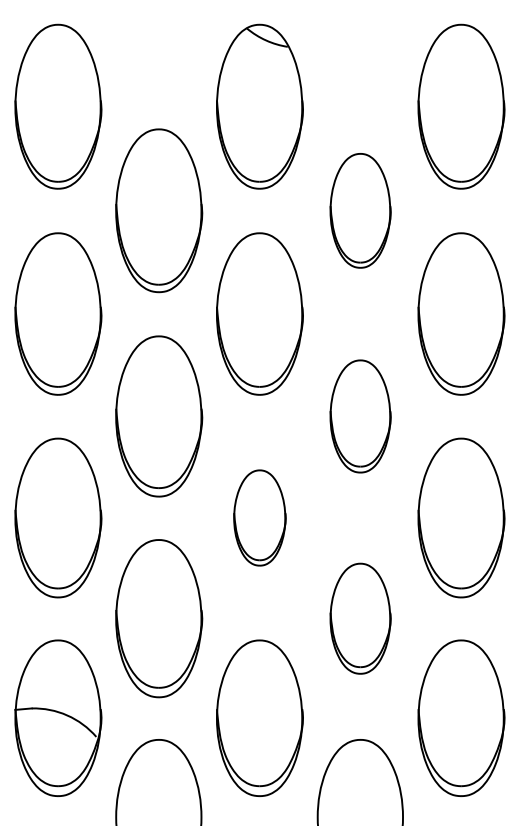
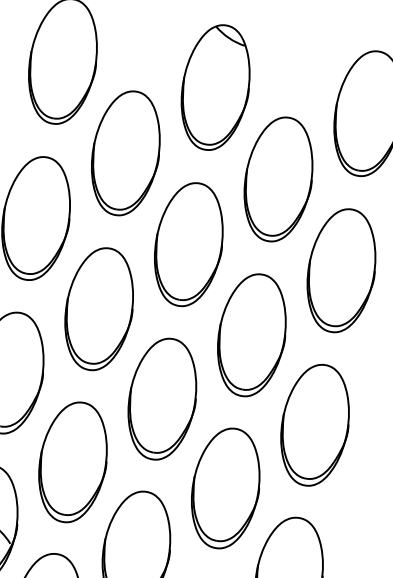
part: (360, 210) -> (278, 179), size x1.43
part: (360, 416) -> (252, 335), size x1.43
part: (259, 517) -> (162, 398), size x1.67
part: (360, 618) -> (225, 488), size x1.43

